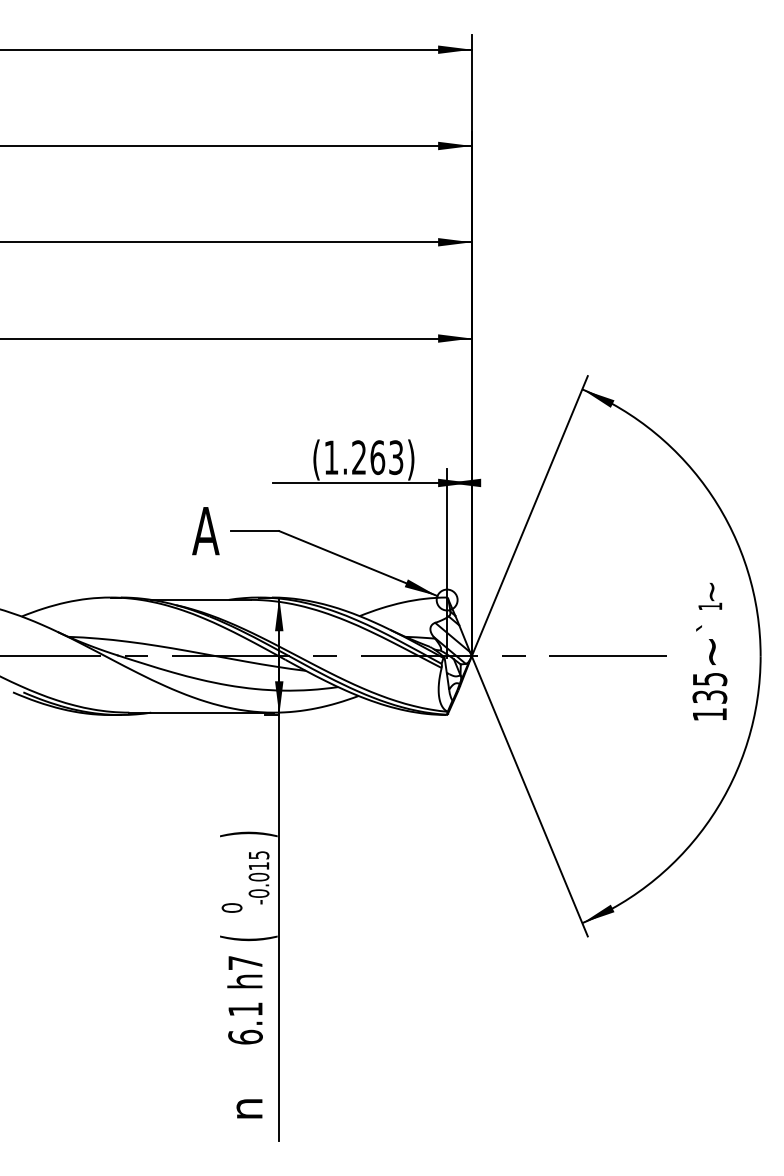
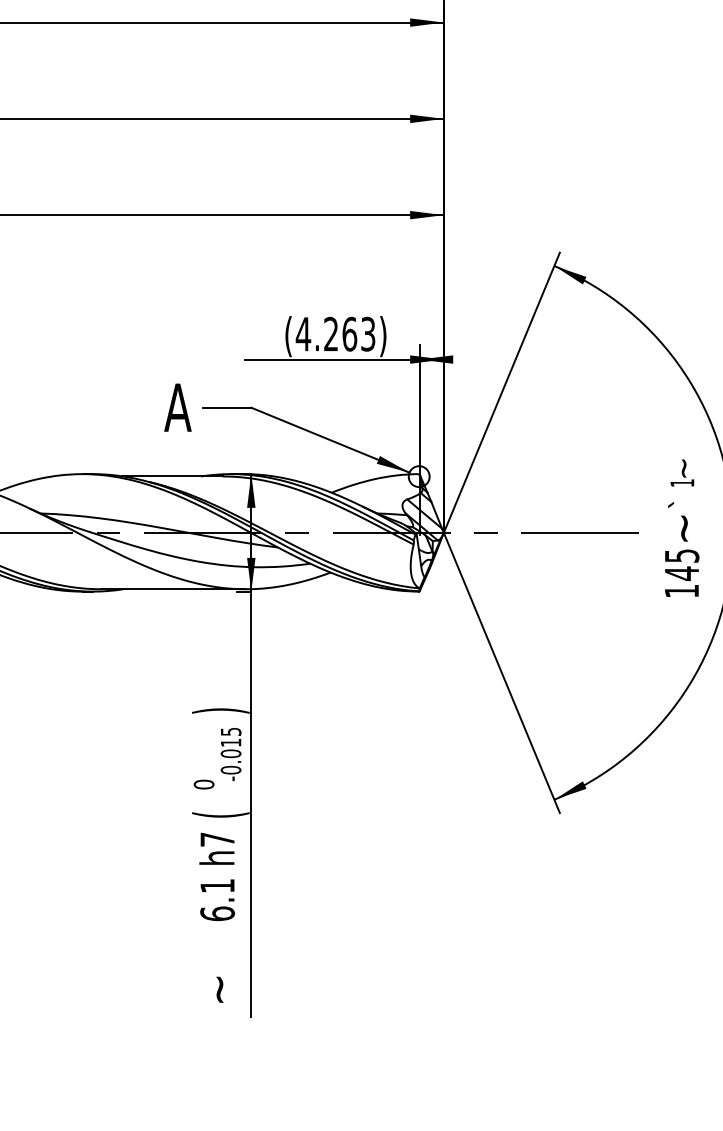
text: (331, 457) -> (303, 334), (1.263) -> (4.263)
text: (709, 696) -> (681, 573), 135 -> 145
text: (249, 1112) -> (221, 989), n -> ~

